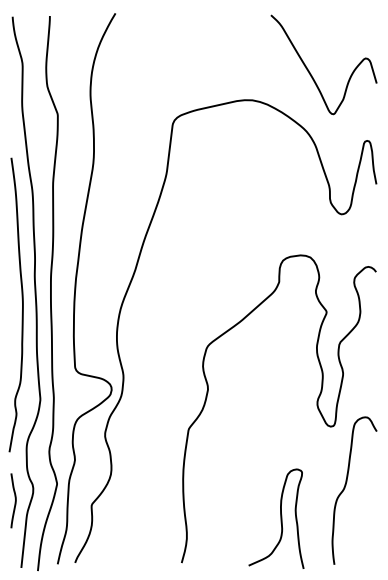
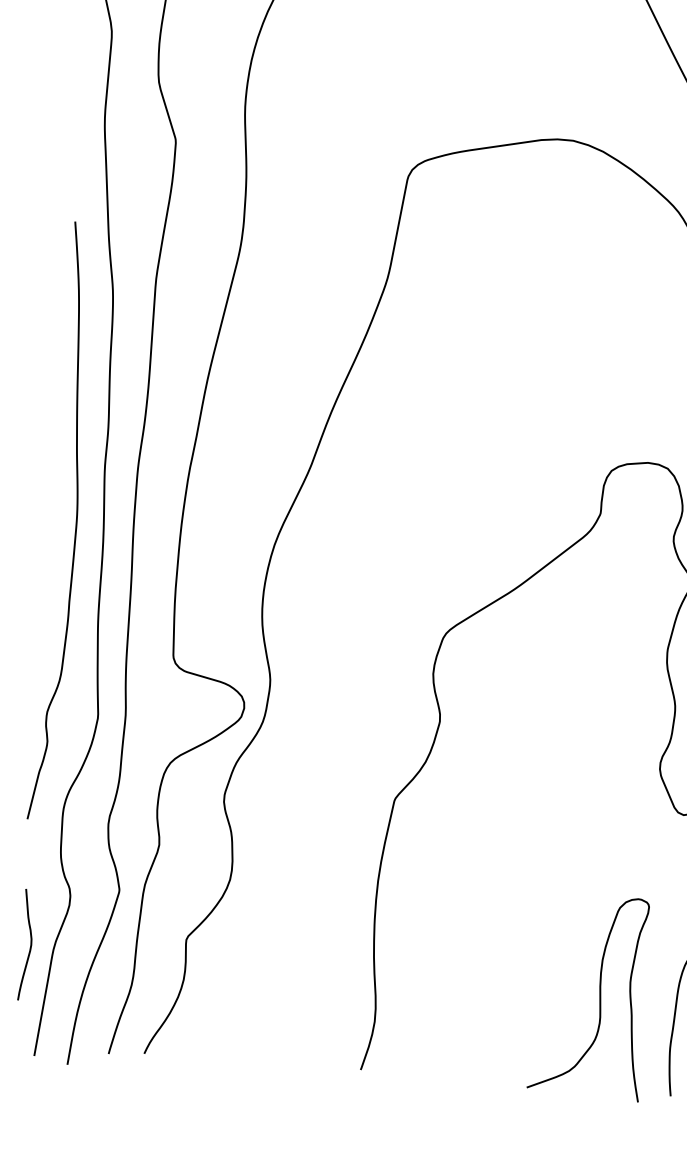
curve: (14, 501) -> (28, 946), moved
curve: (280, 518) -> (598, 996), moved

